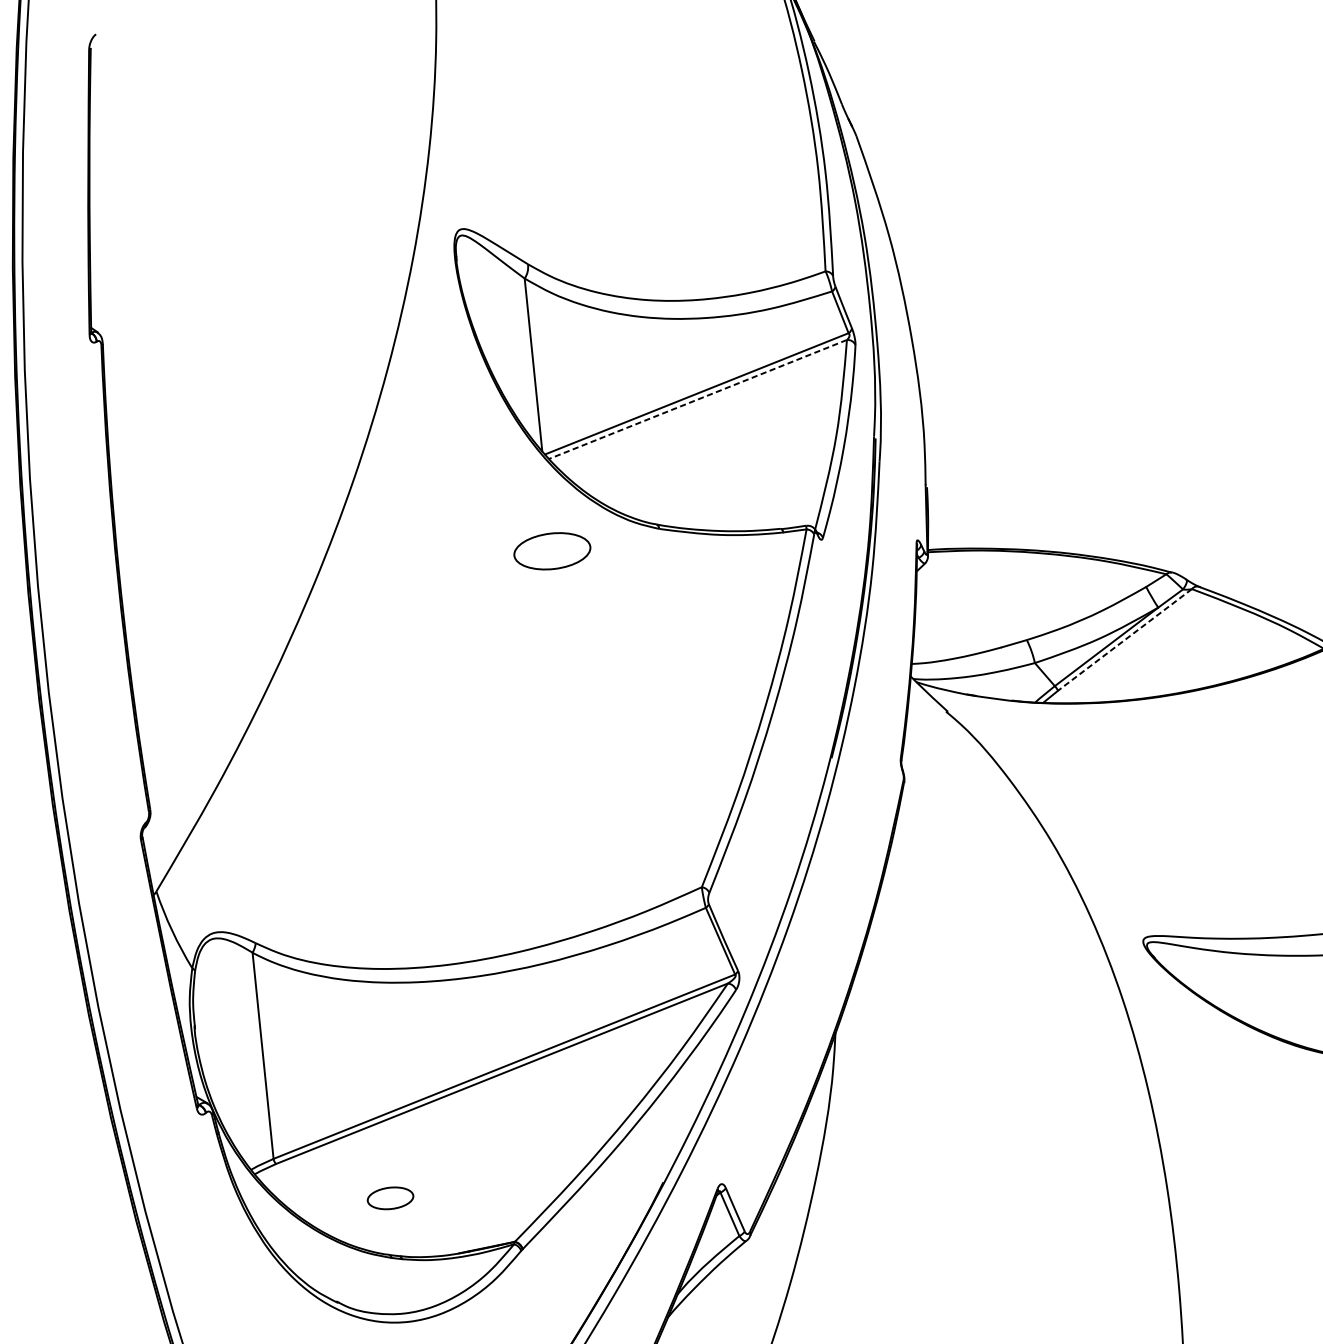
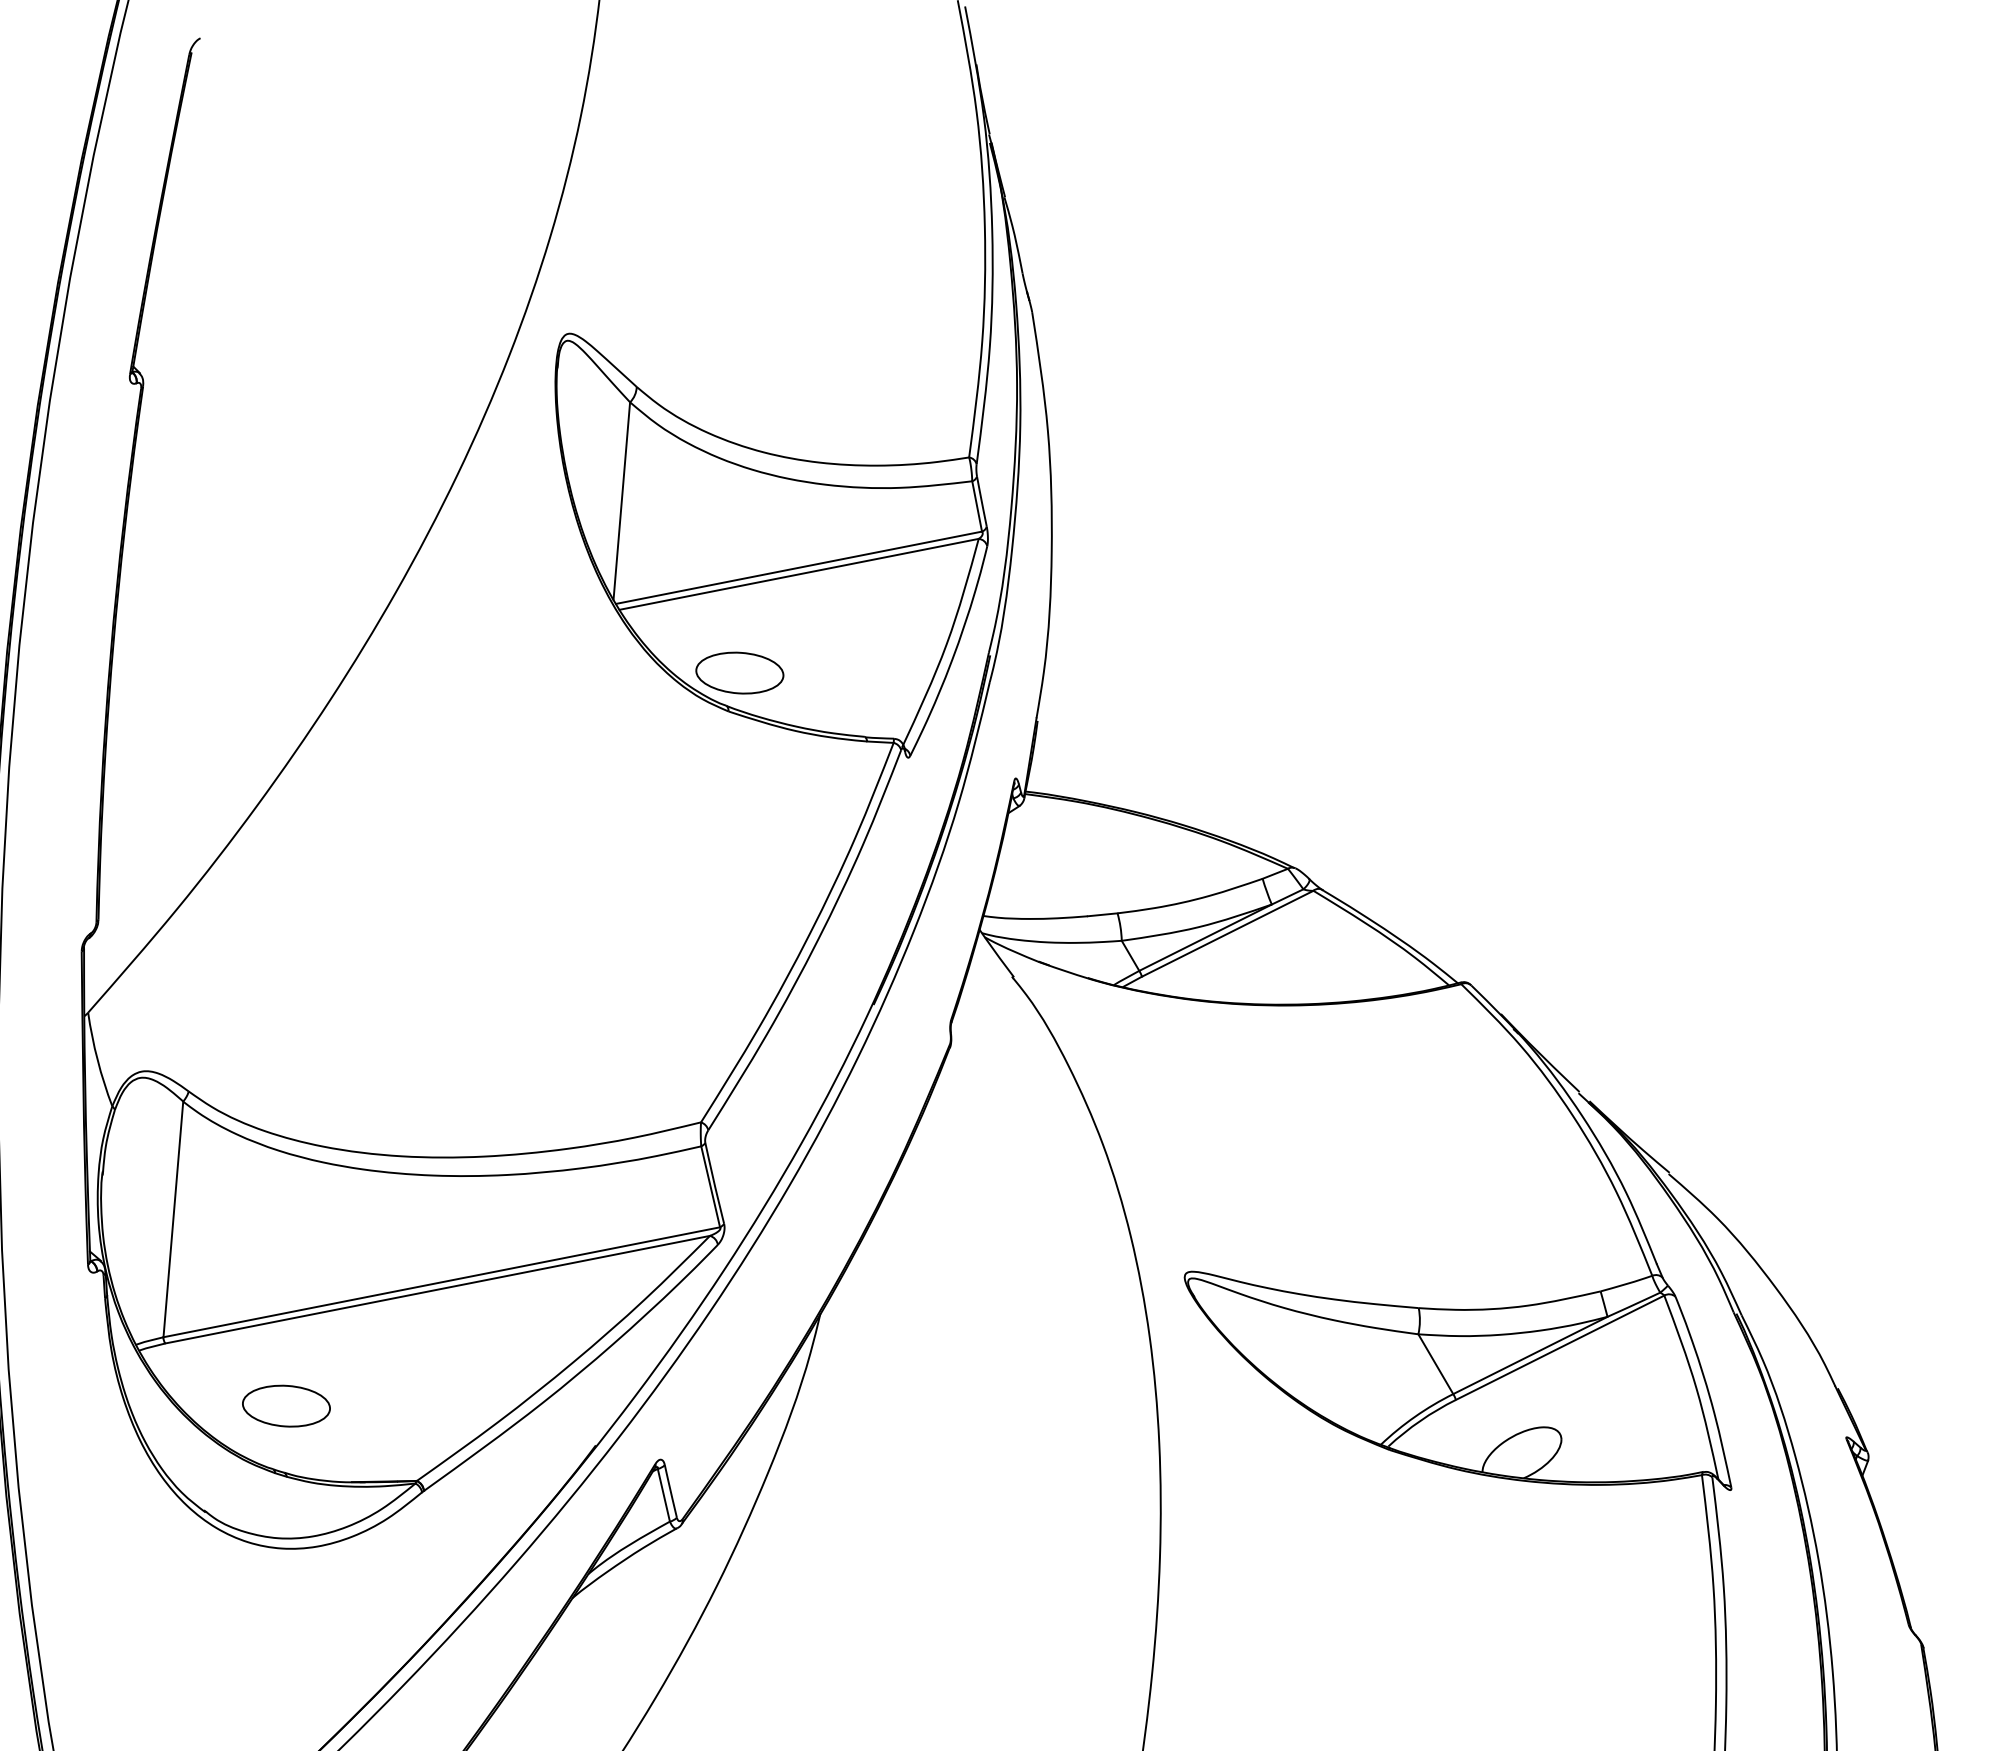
line: (697, 399) -> (798, 574), dashed -> solid
part: (551, 550) -> (739, 672), moved
line: (1124, 639) -> (1227, 933), dashed -> solid
part: (390, 1197) -> (286, 1405), size x1.67

